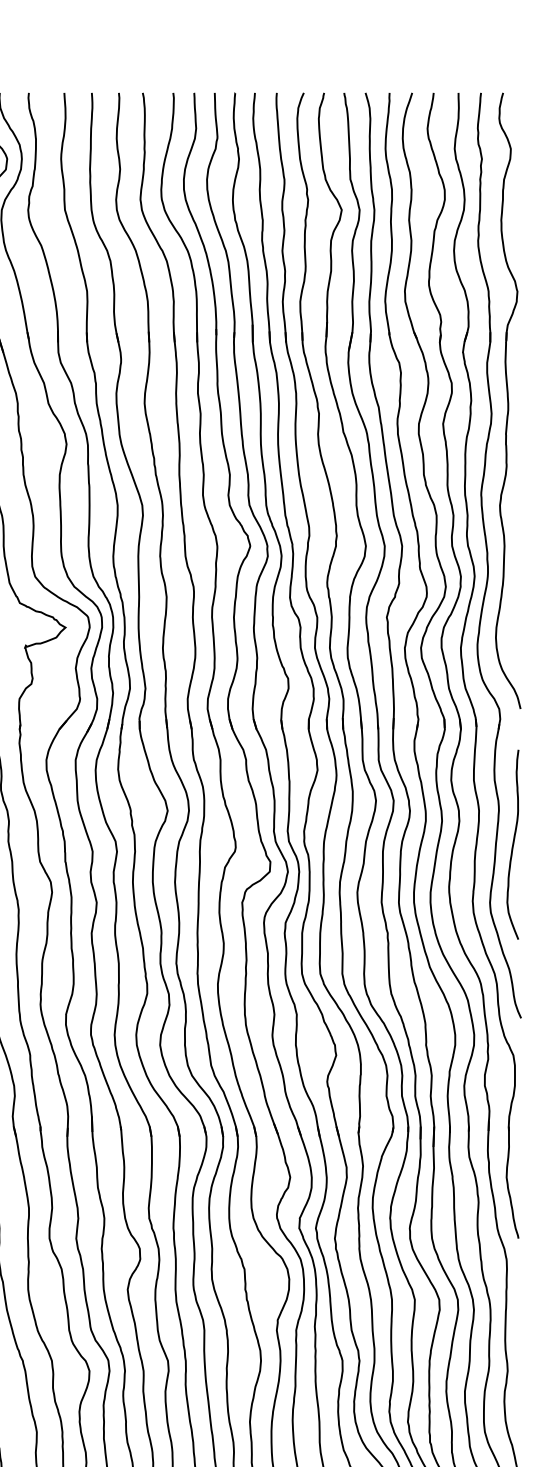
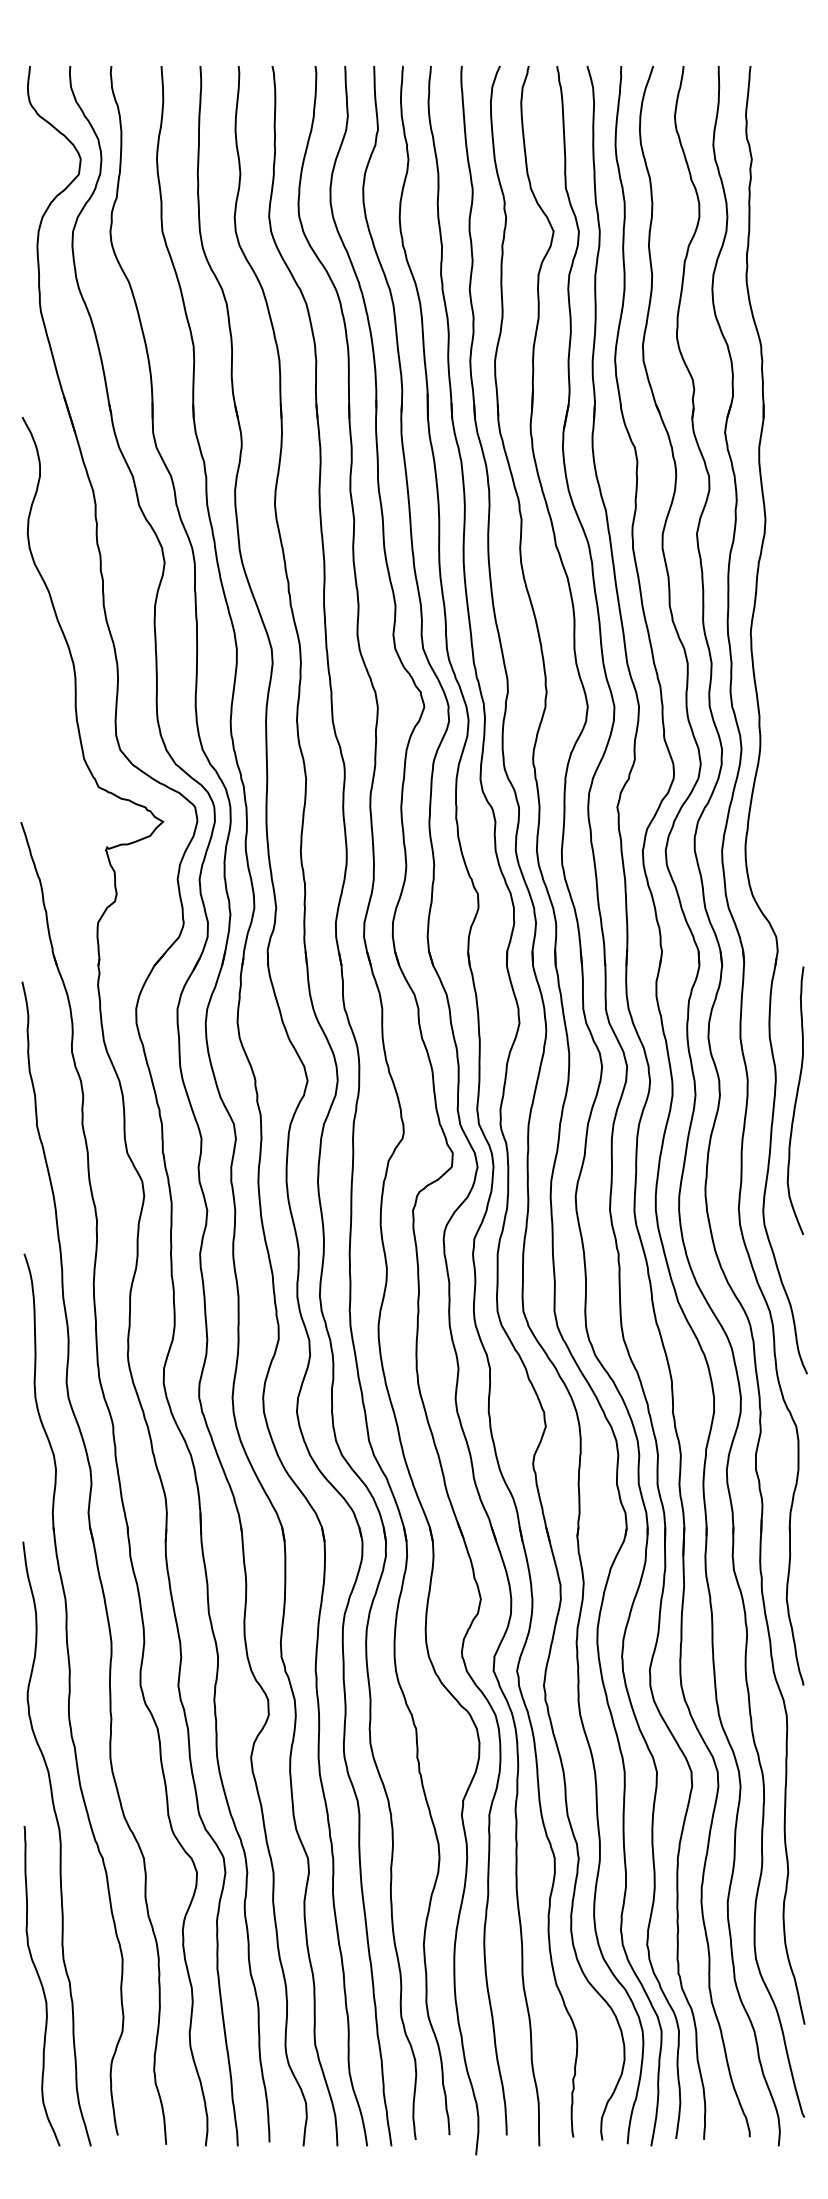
part: (507, 400) -> (788, 500), removed
curve: (512, 844) -> (795, 1100), moved

